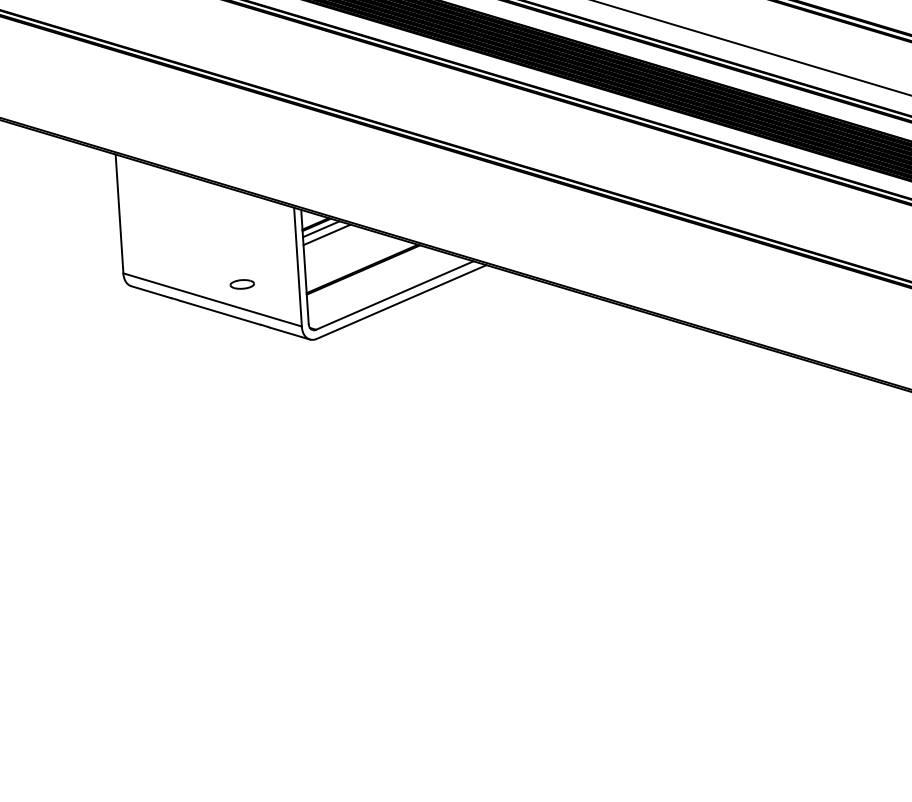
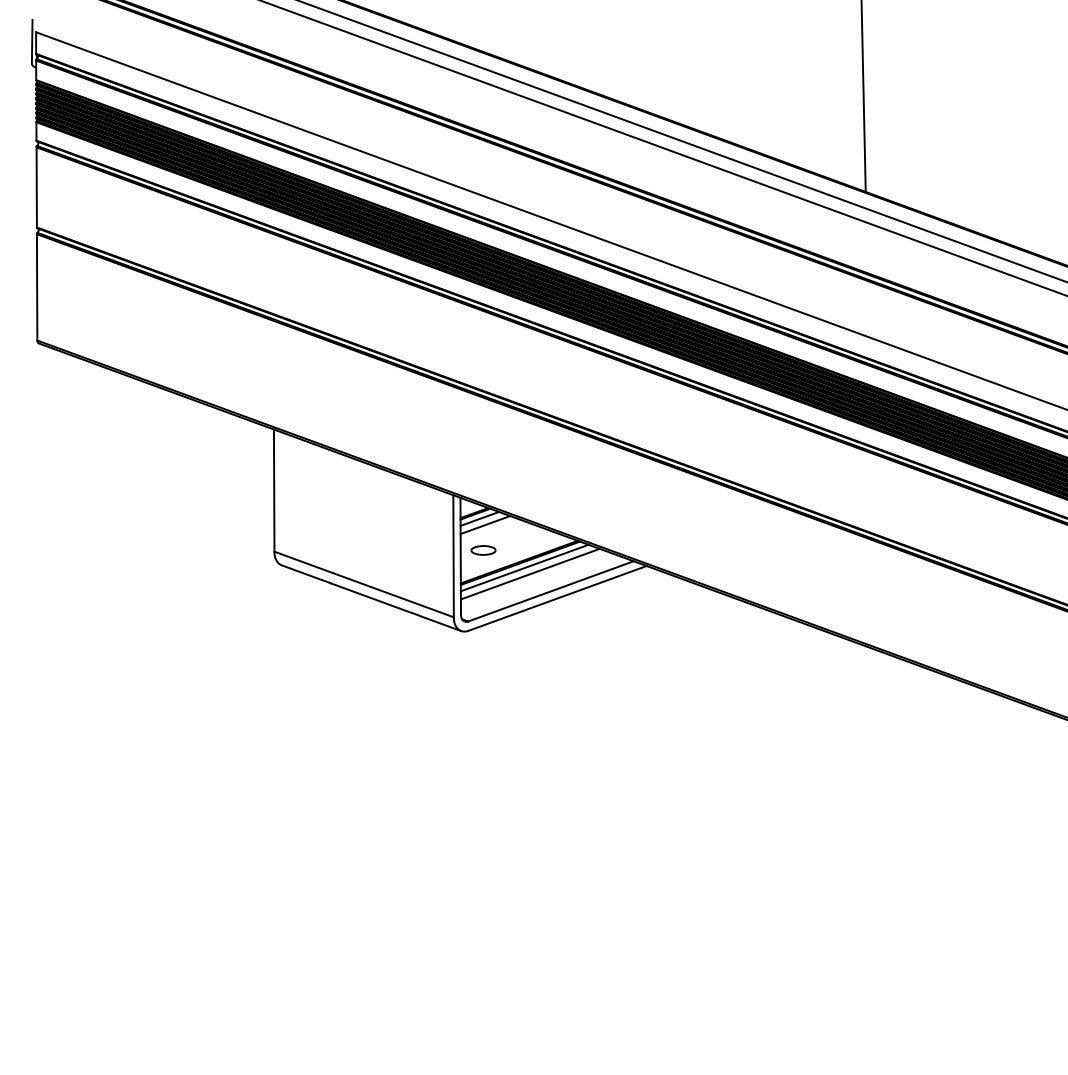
line: (367, 273) -> (524, 567), added
line: (372, 279) -> (529, 573), added
part: (242, 284) -> (483, 550), moved

